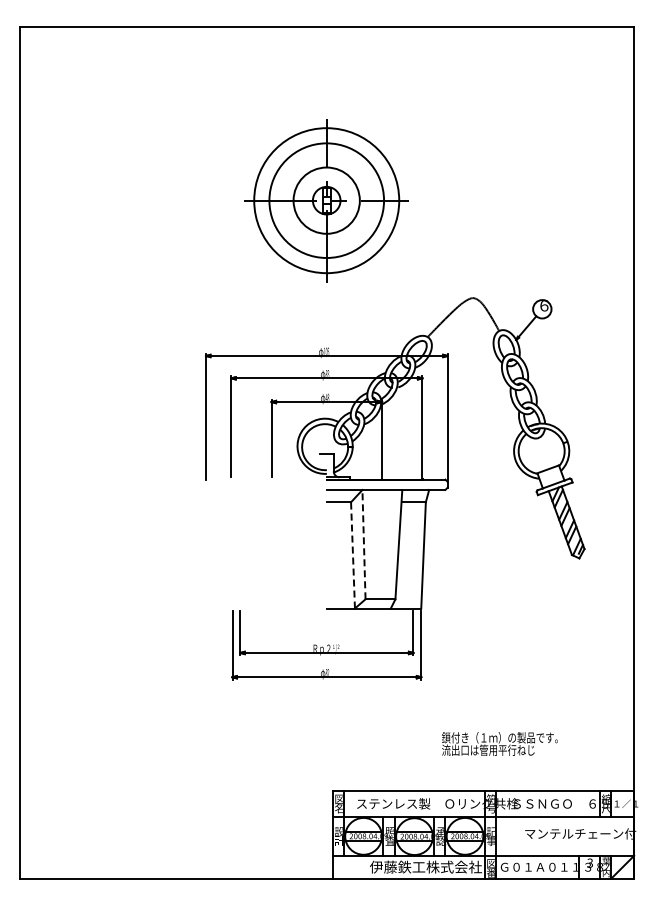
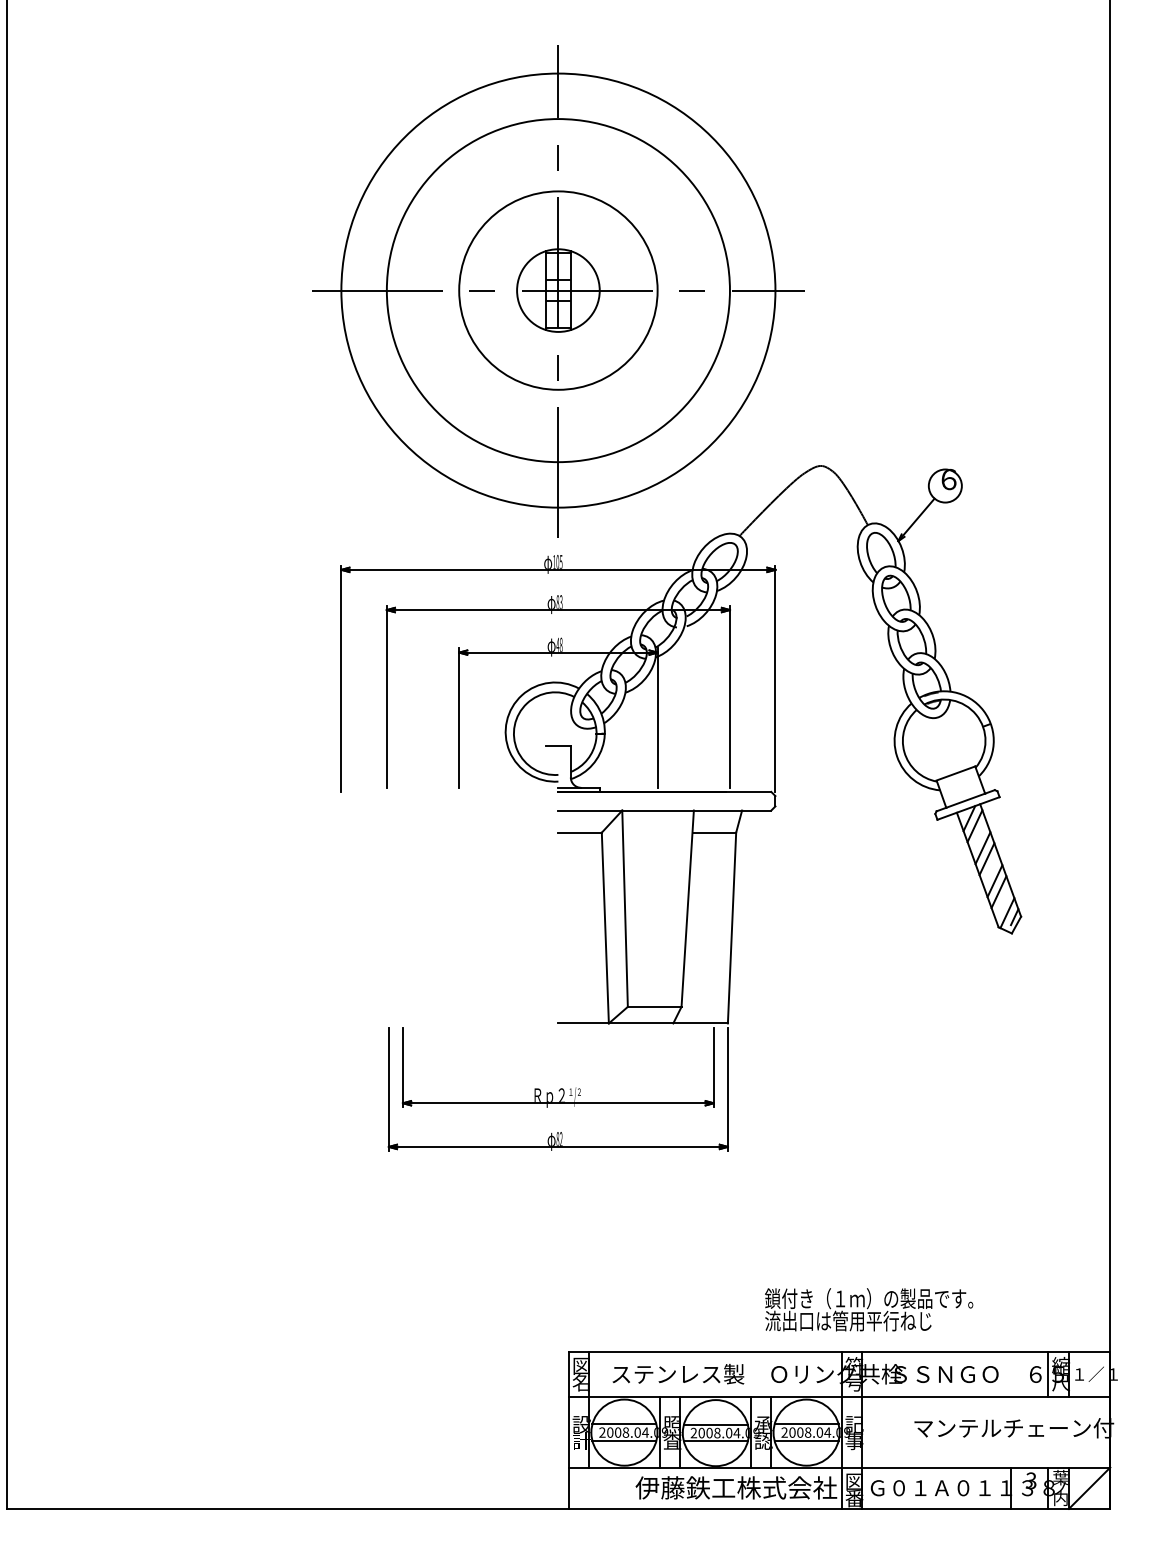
part: (326, 200) -> (557, 290), size x1.67
line: (363, 544) -> (624, 908), dashed -> solid
line: (352, 554) -> (604, 926), dashed -> solid
text: (499, 743) -> (868, 1308), moved

